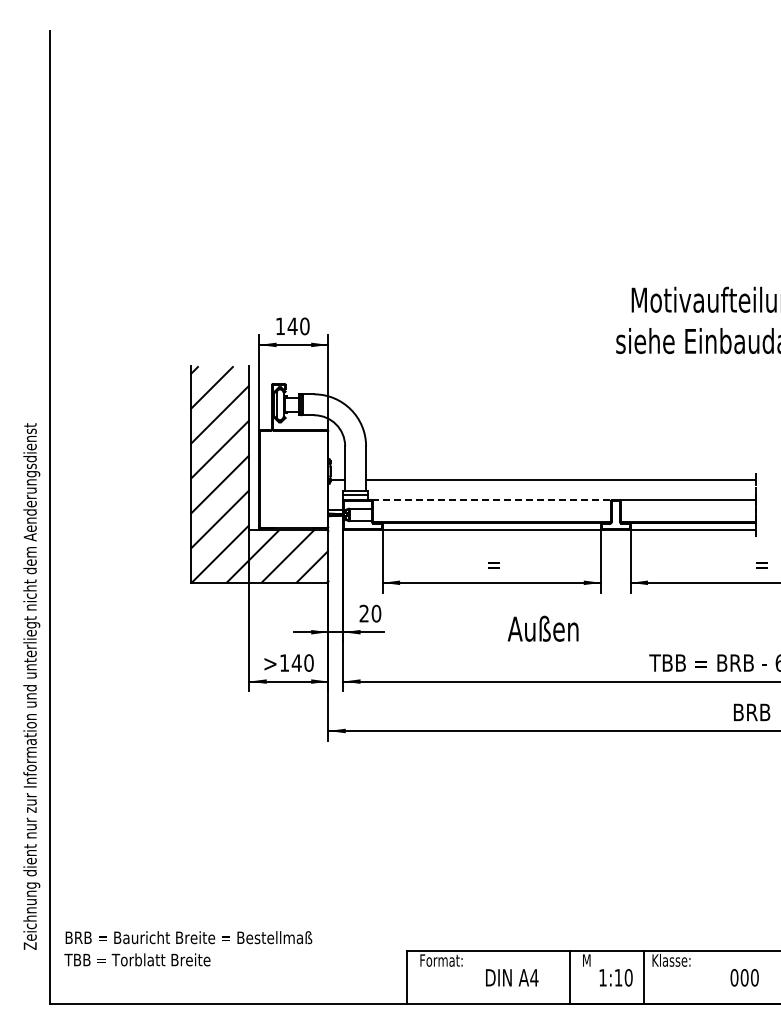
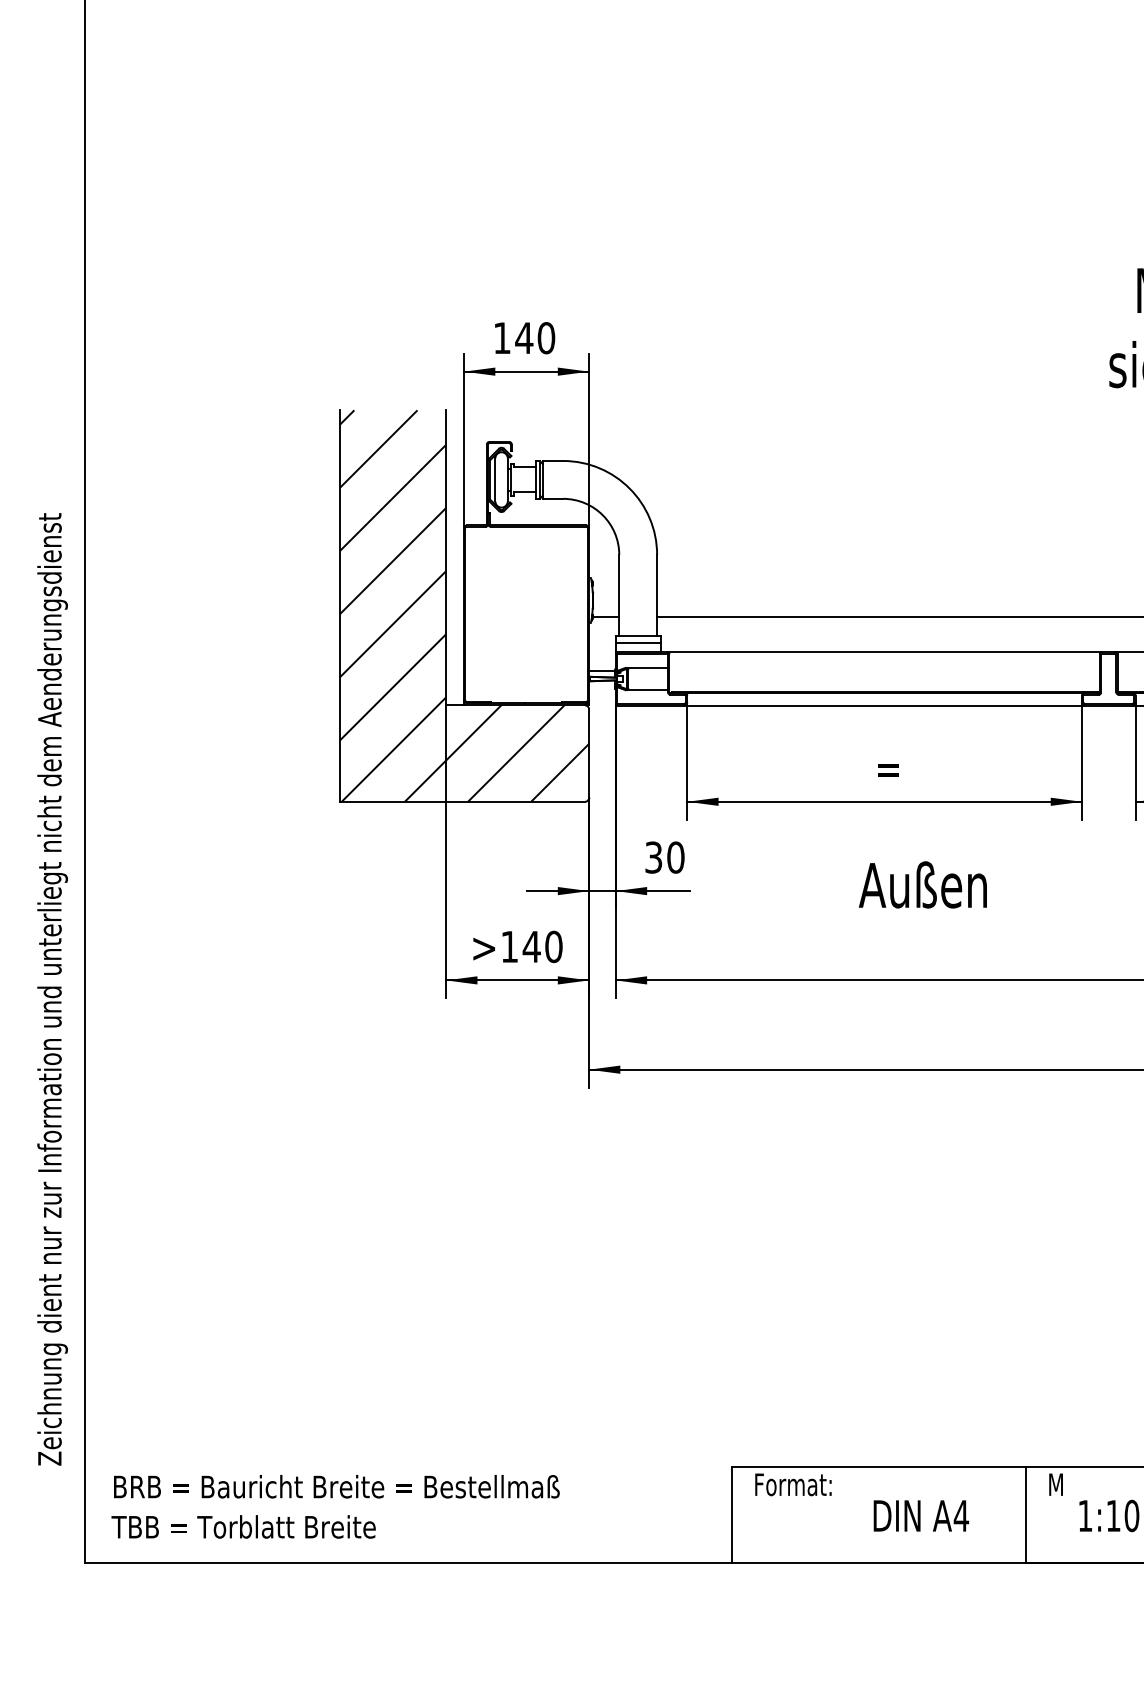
line: (492, 500) -> (885, 652), dashed -> solid
text: (363, 613) -> (652, 857), 20 -> 30
text: (542, 628) -> (921, 884), moved
text: (188, 948) -> (335, 1506), moved

